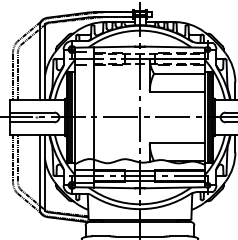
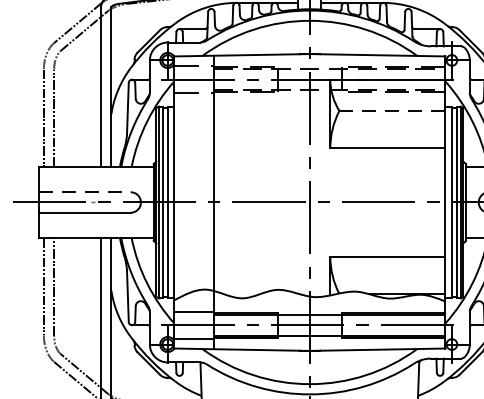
line: (178, 73) -> (390, 110), solid -> dashed
line: (32, 112) -> (84, 192), solid -> dashed

